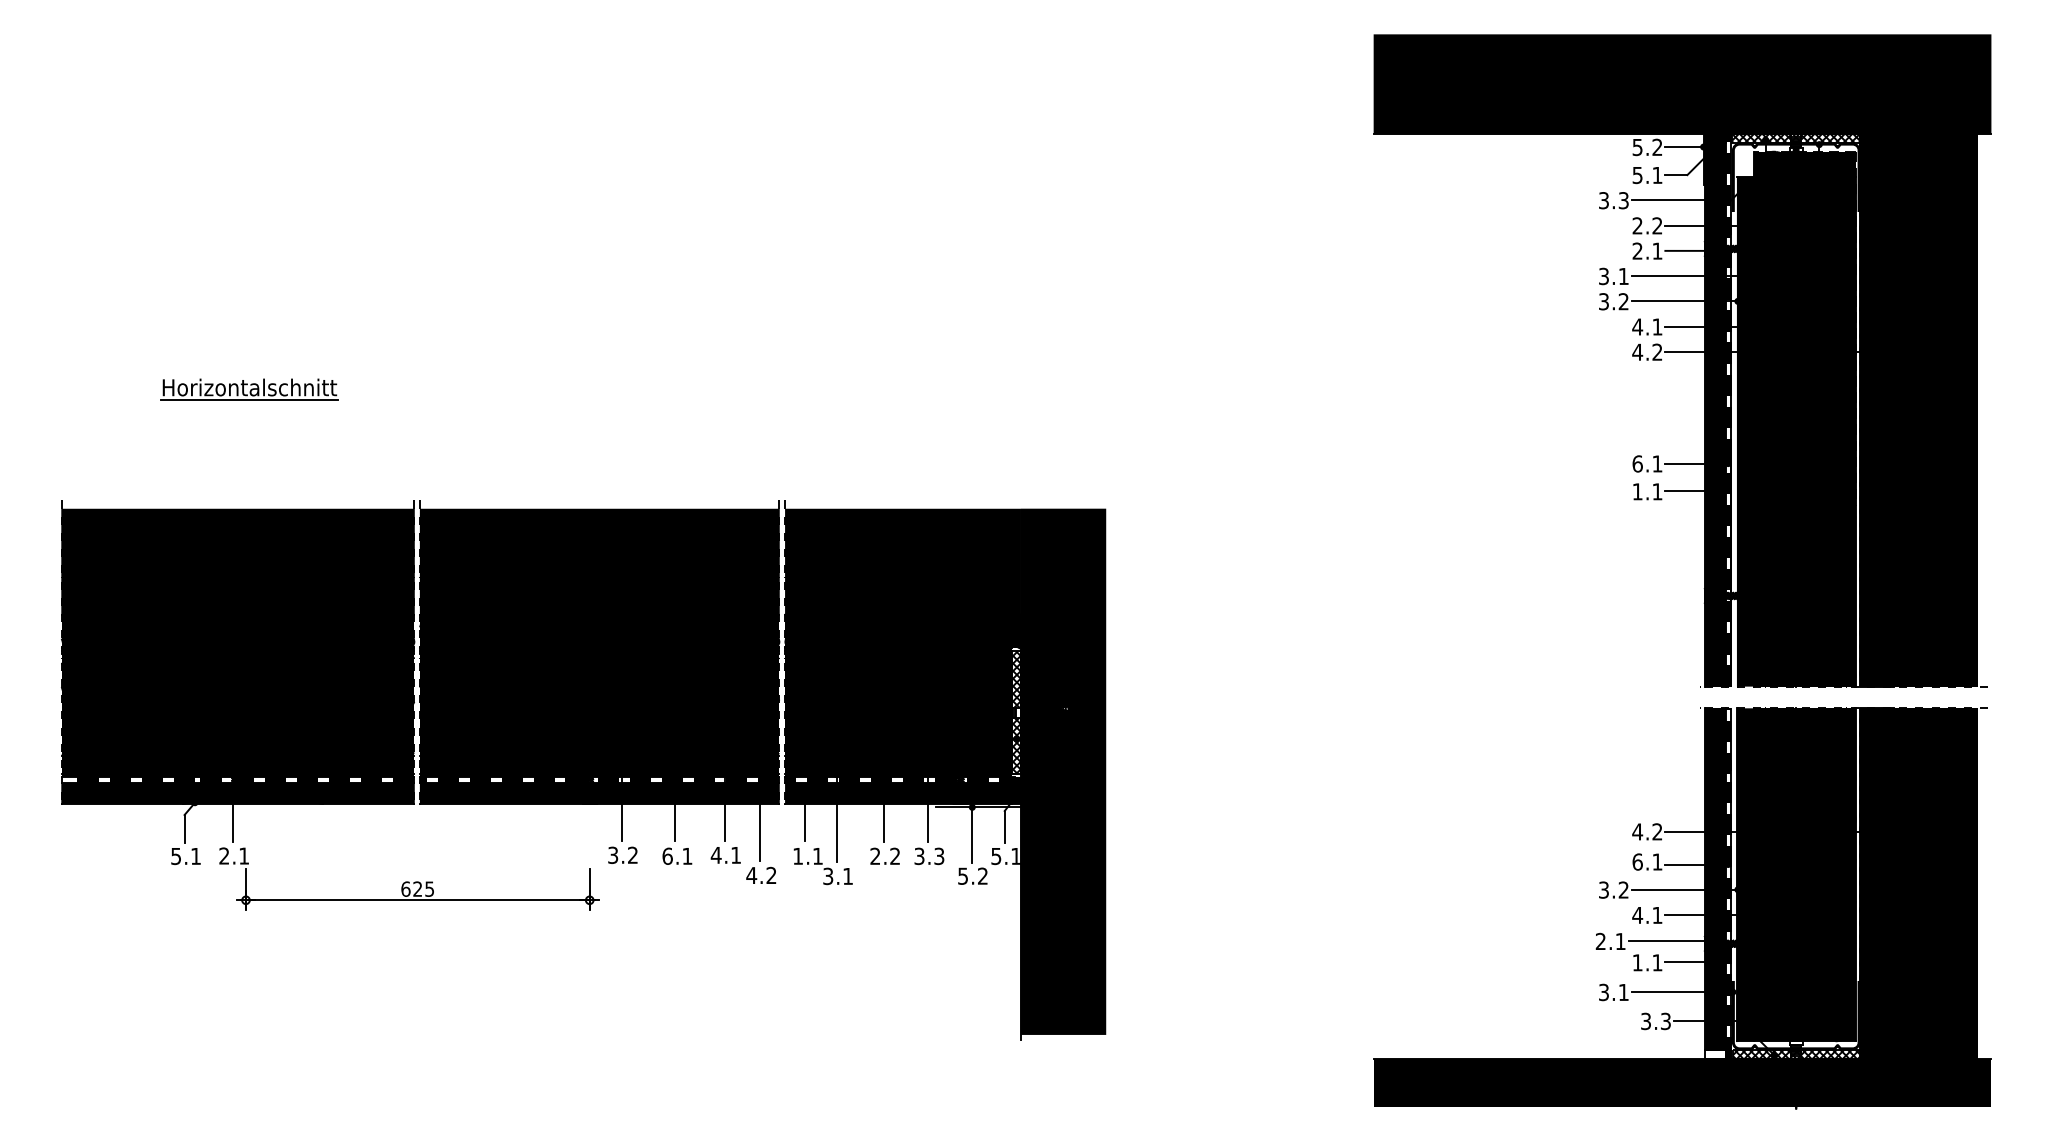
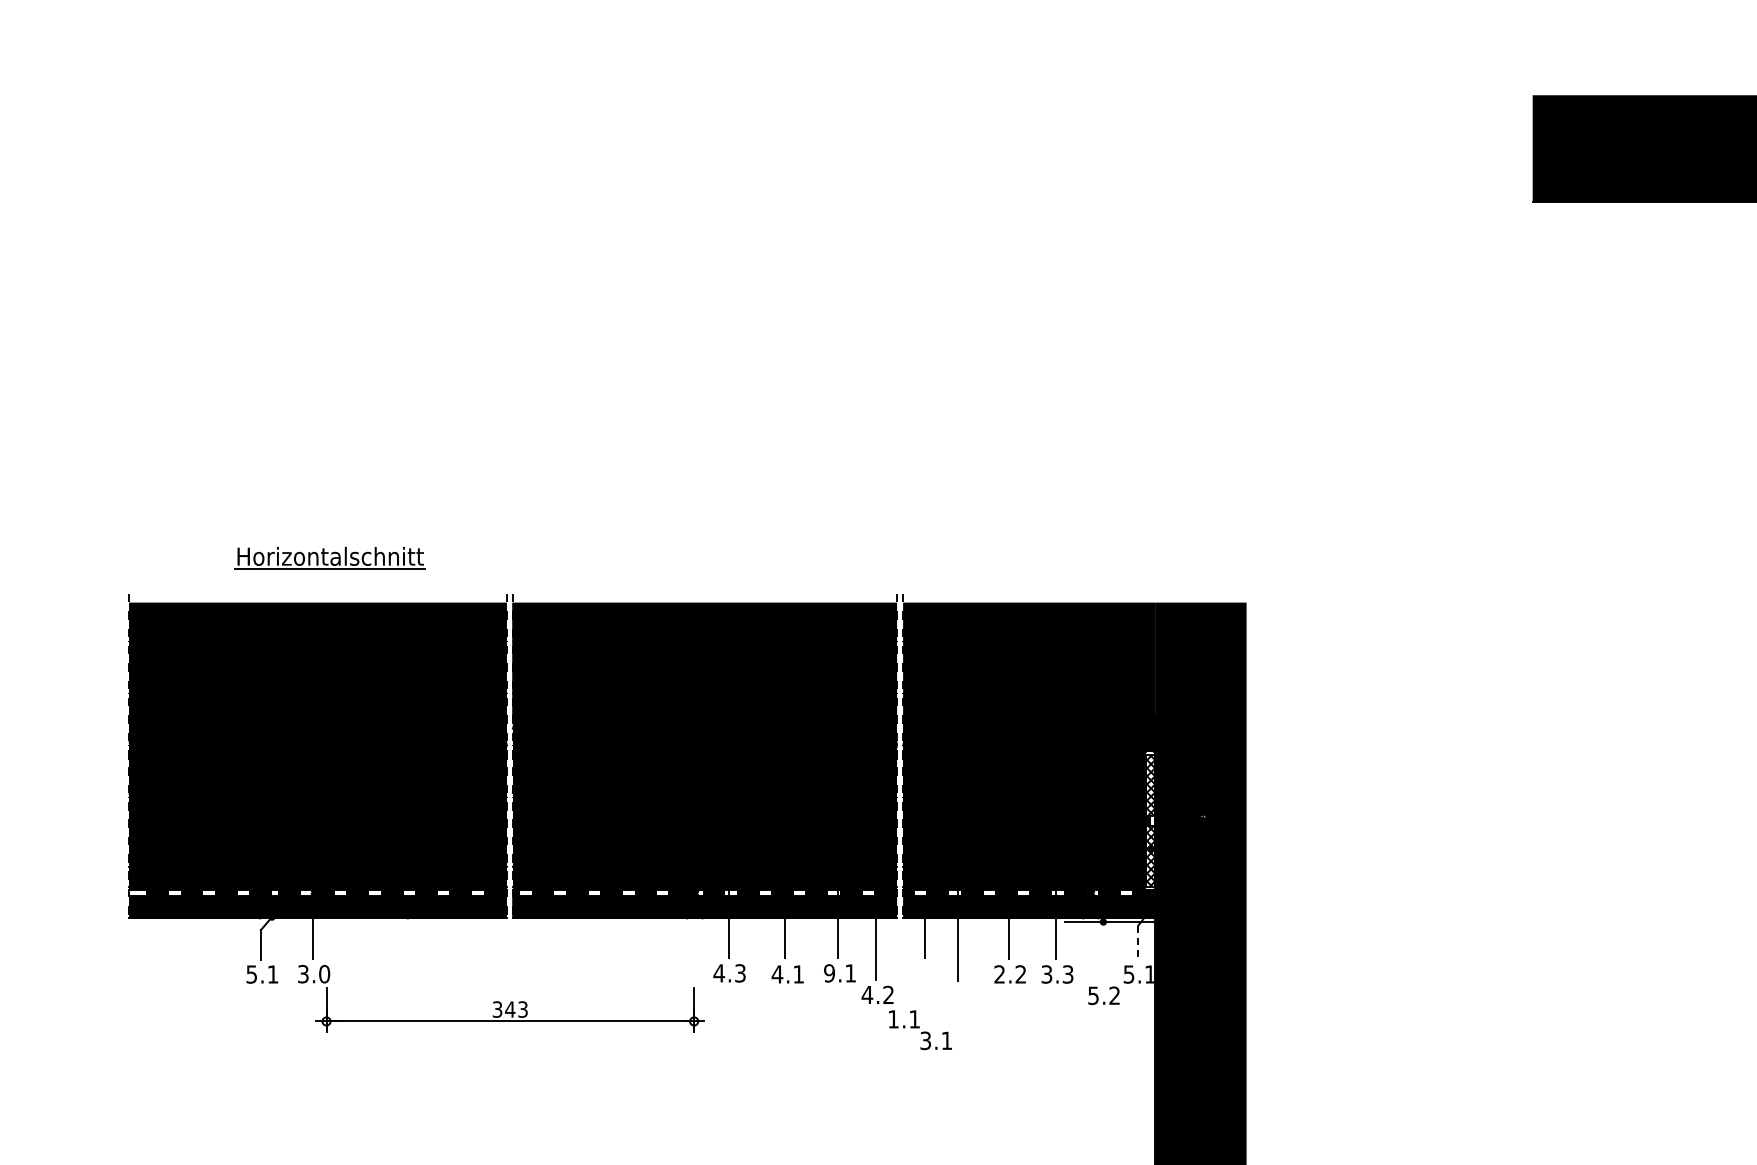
part: (249, 389) -> (330, 558), moved
line: (1004, 826) -> (1137, 942), solid -> dashed
line: (972, 834) -> (1103, 951), removed
text: (622, 854) -> (729, 972), 3.2 -> 4.3
text: (715, 854) -> (828, 972), 4.1 -> 9.1
text: (234, 855) -> (314, 973), 2.1 -> 3.0
text: (667, 855) -> (777, 973), 6.1 -> 4.1
text: (822, 866) -> (919, 1030), moved
text: (417, 888) -> (509, 1008), 625 -> 343

